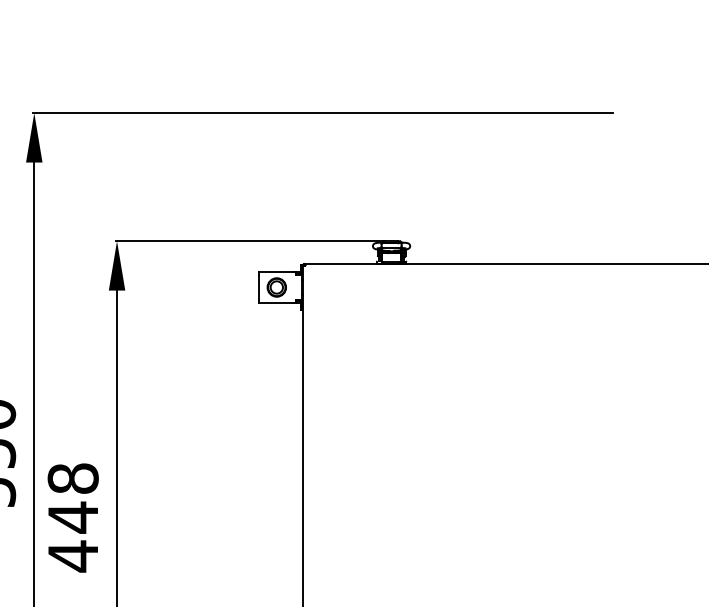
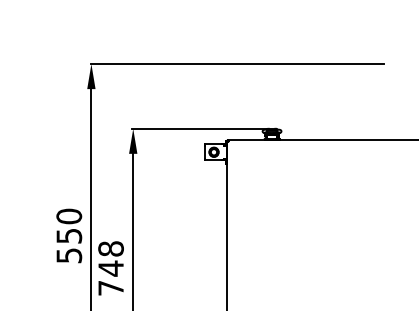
text: (72, 556) -> (110, 288), 448 -> 748

